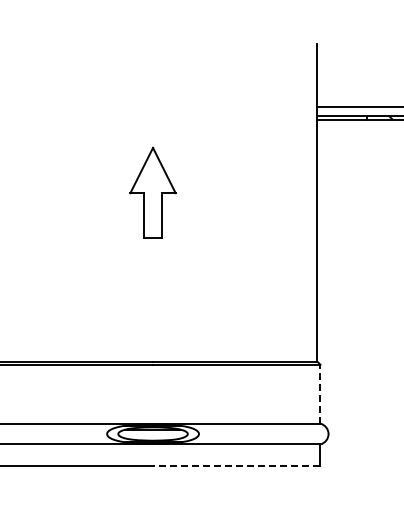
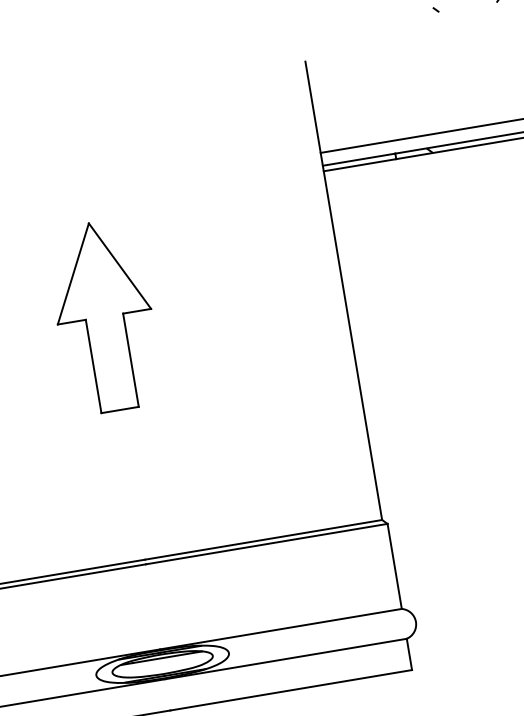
part: (152, 192) -> (103, 315), size x1.43
line: (320, 393) -> (394, 565), dashed -> solid
line: (236, 466) -> (290, 690), dashed -> solid

